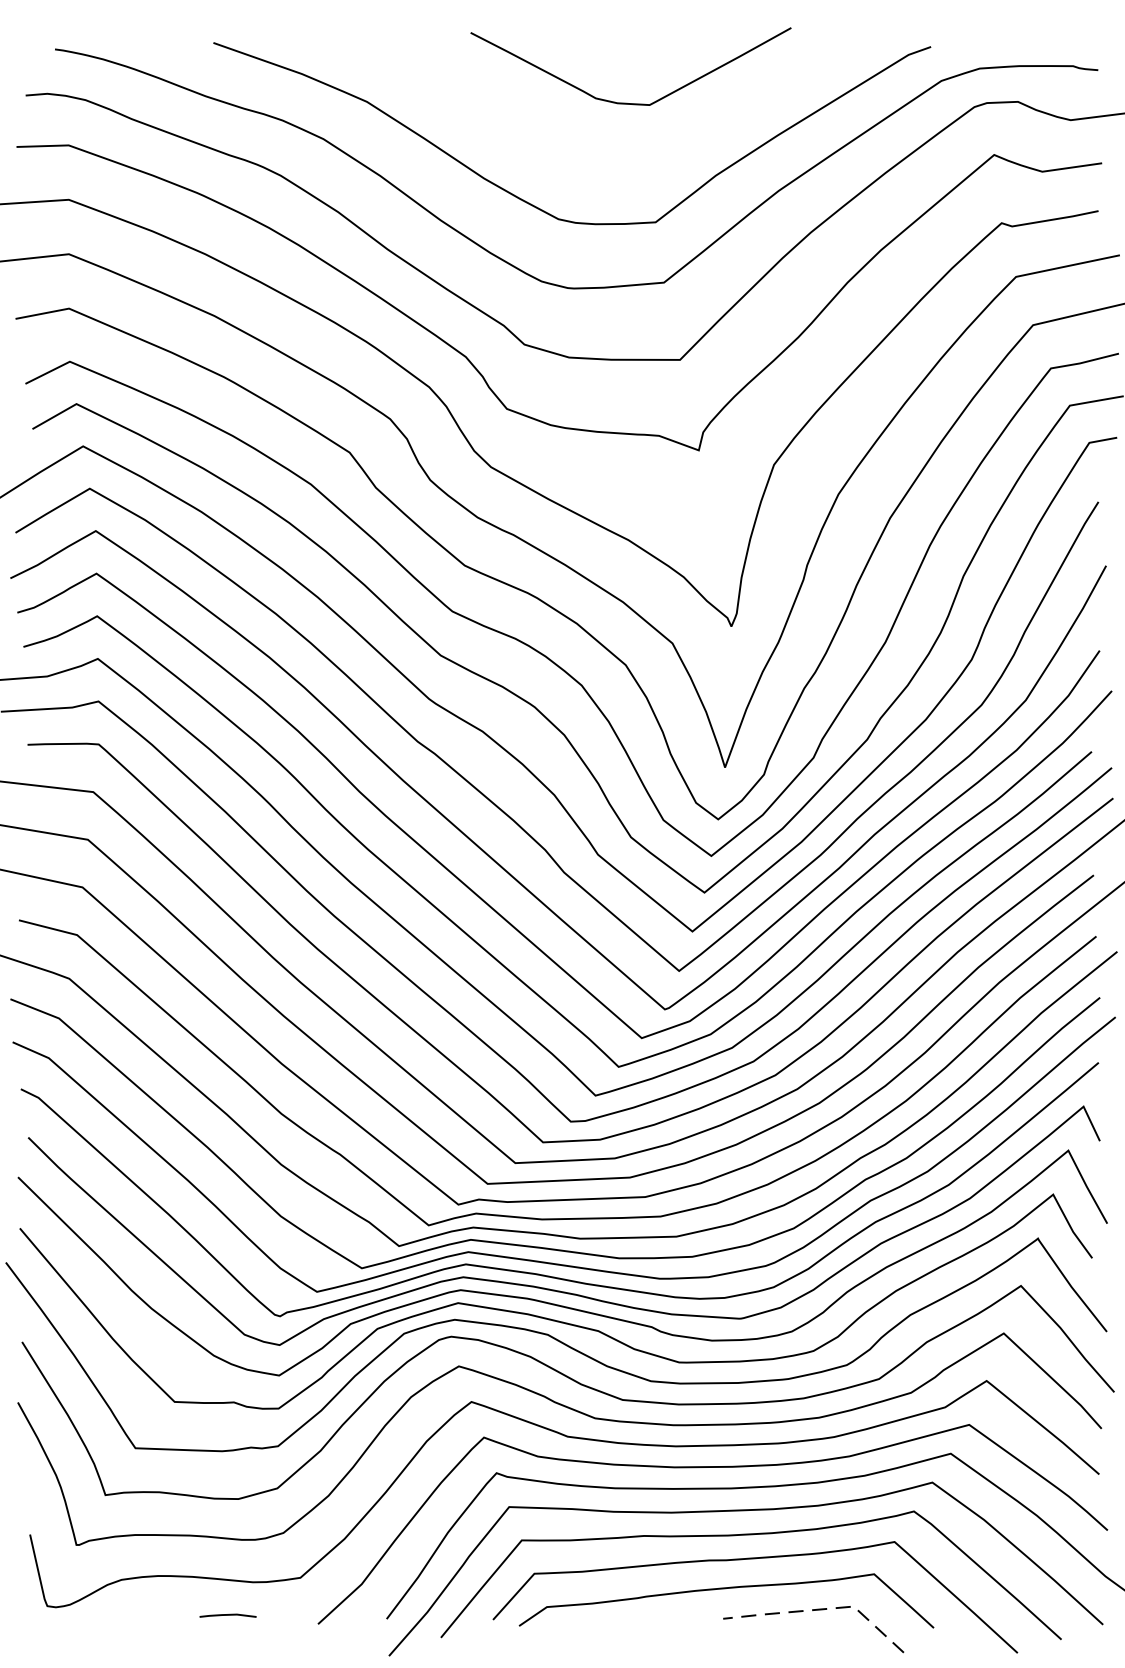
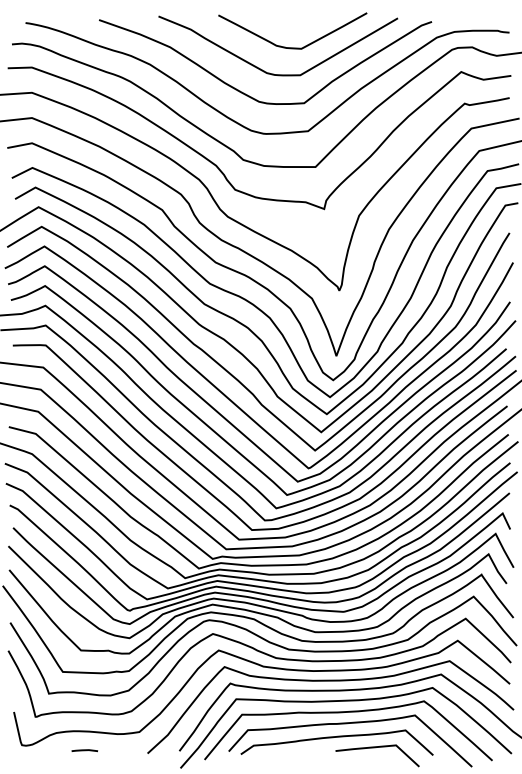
curve: (589, 158) -> (273, 73), added
line: (822, 1608) -> (381, 746), dashed -> solid
line: (227, 1615) -> (84, 750), moved

